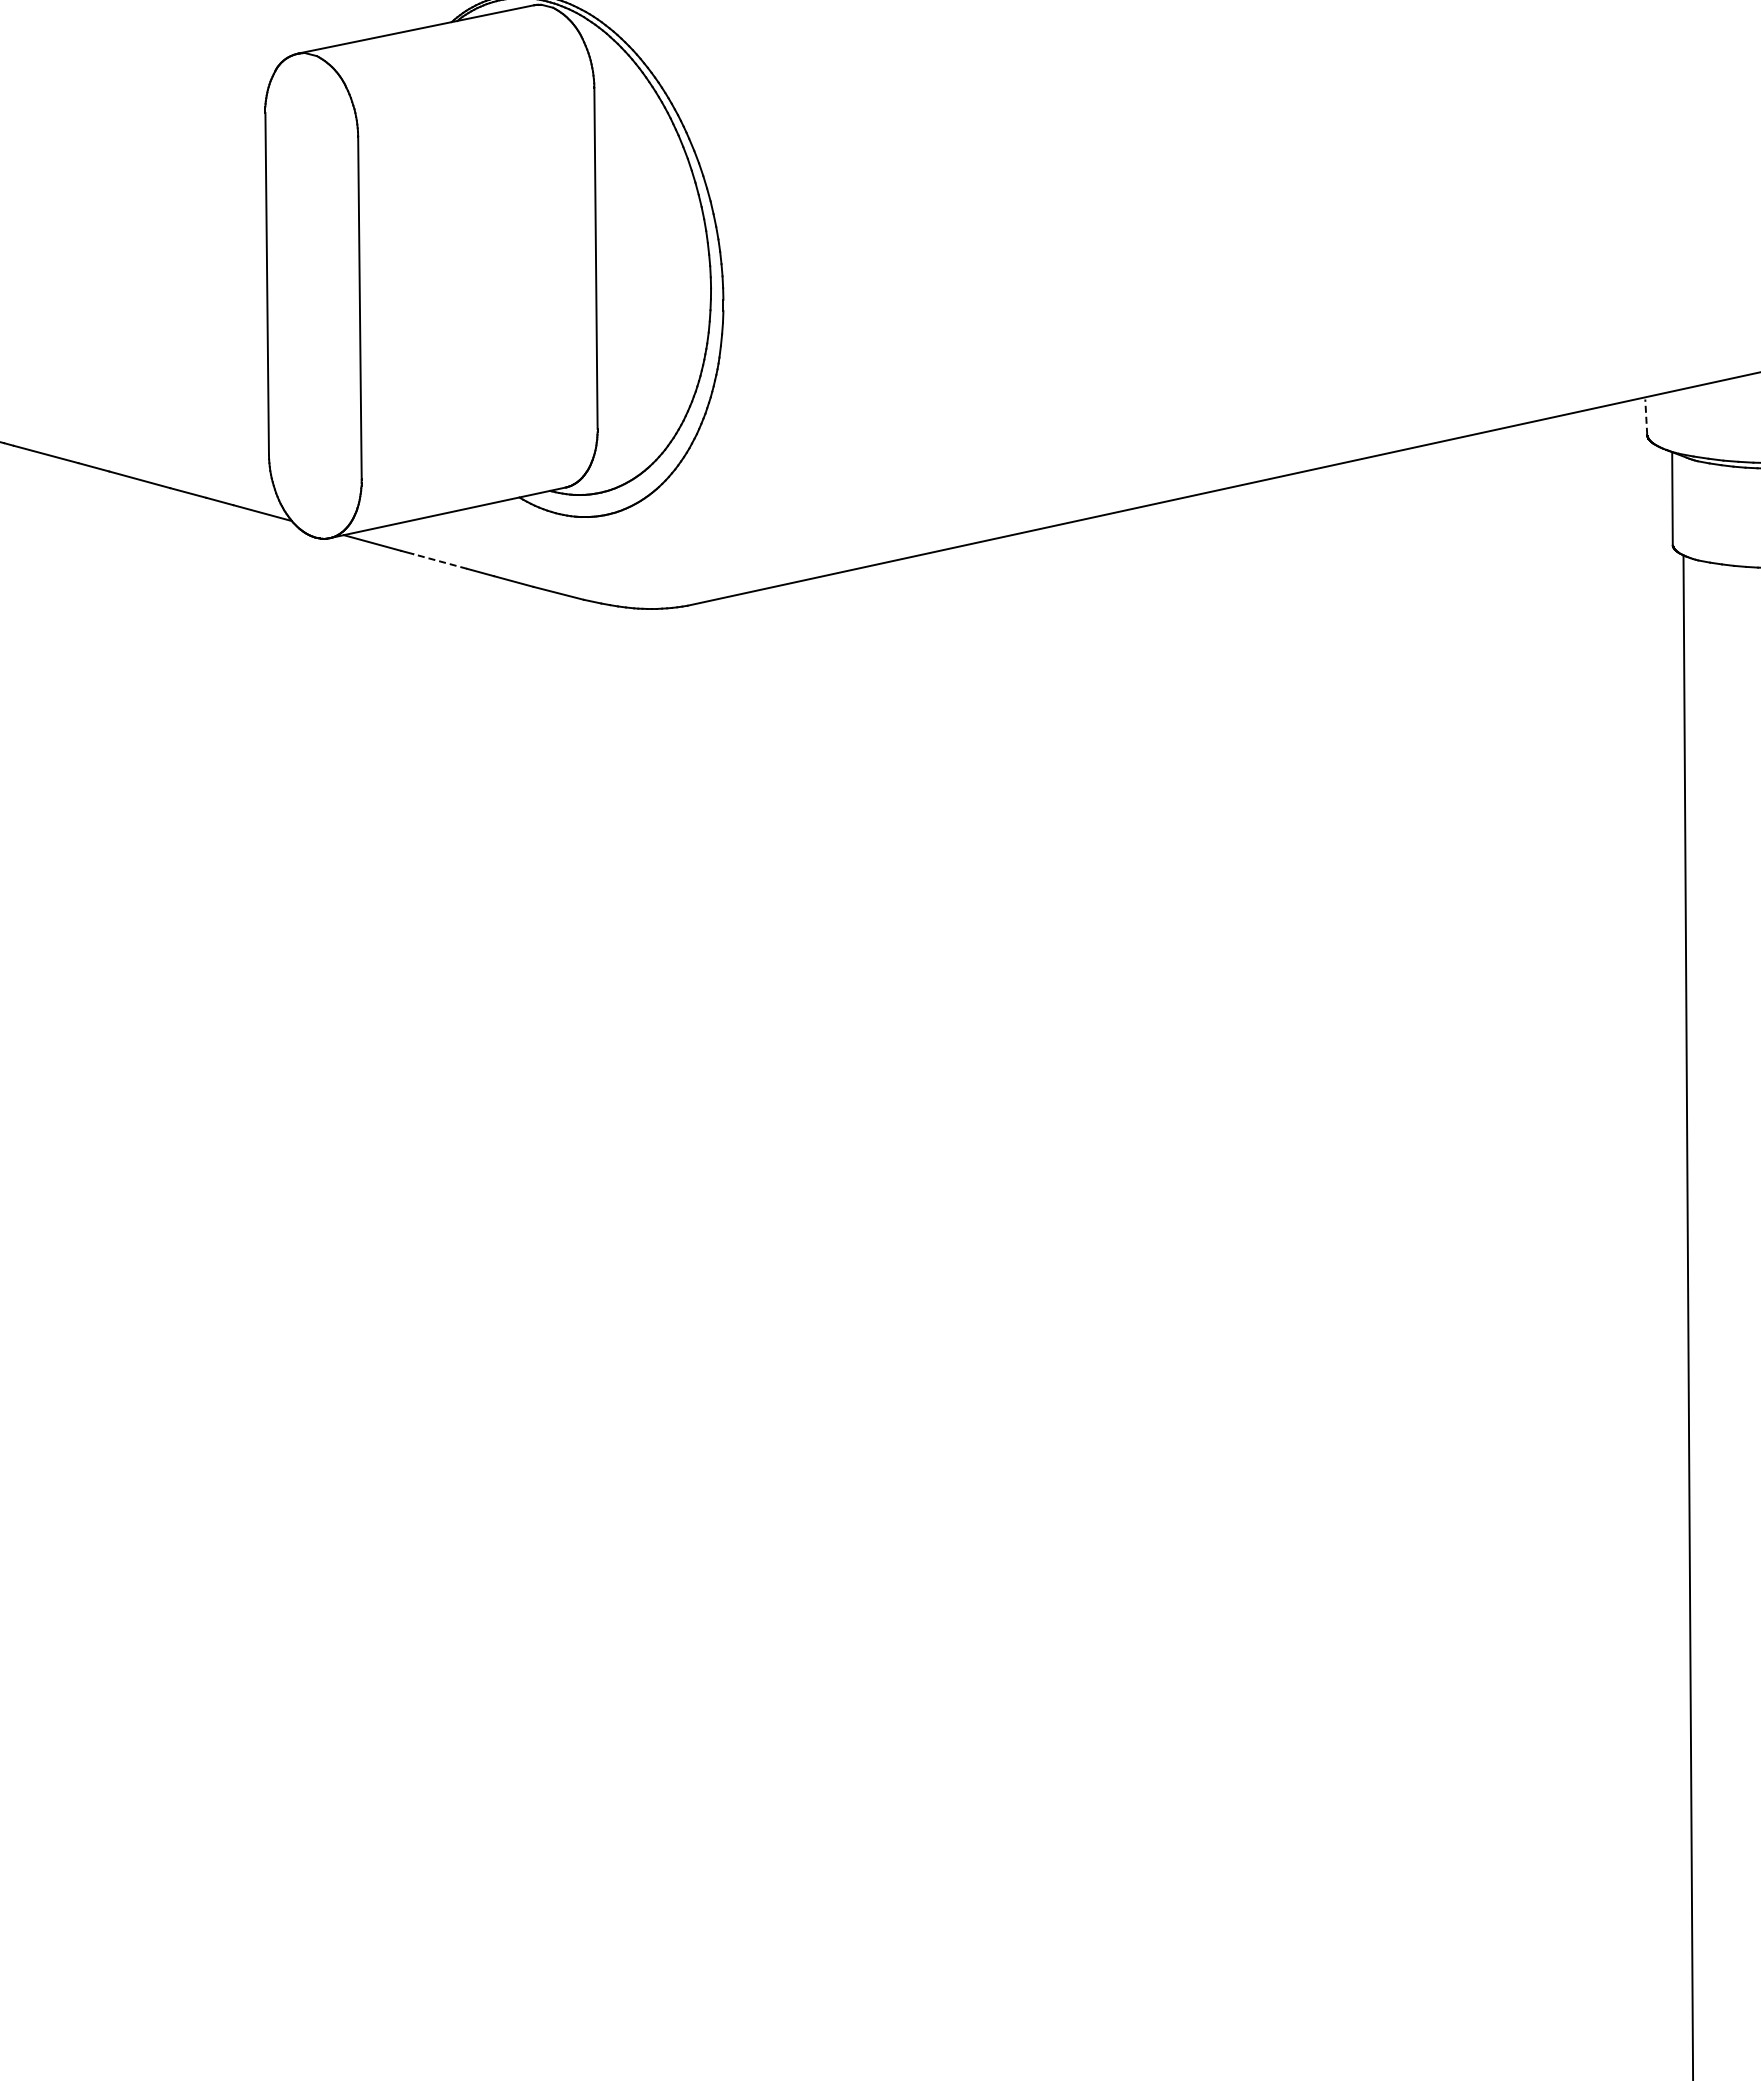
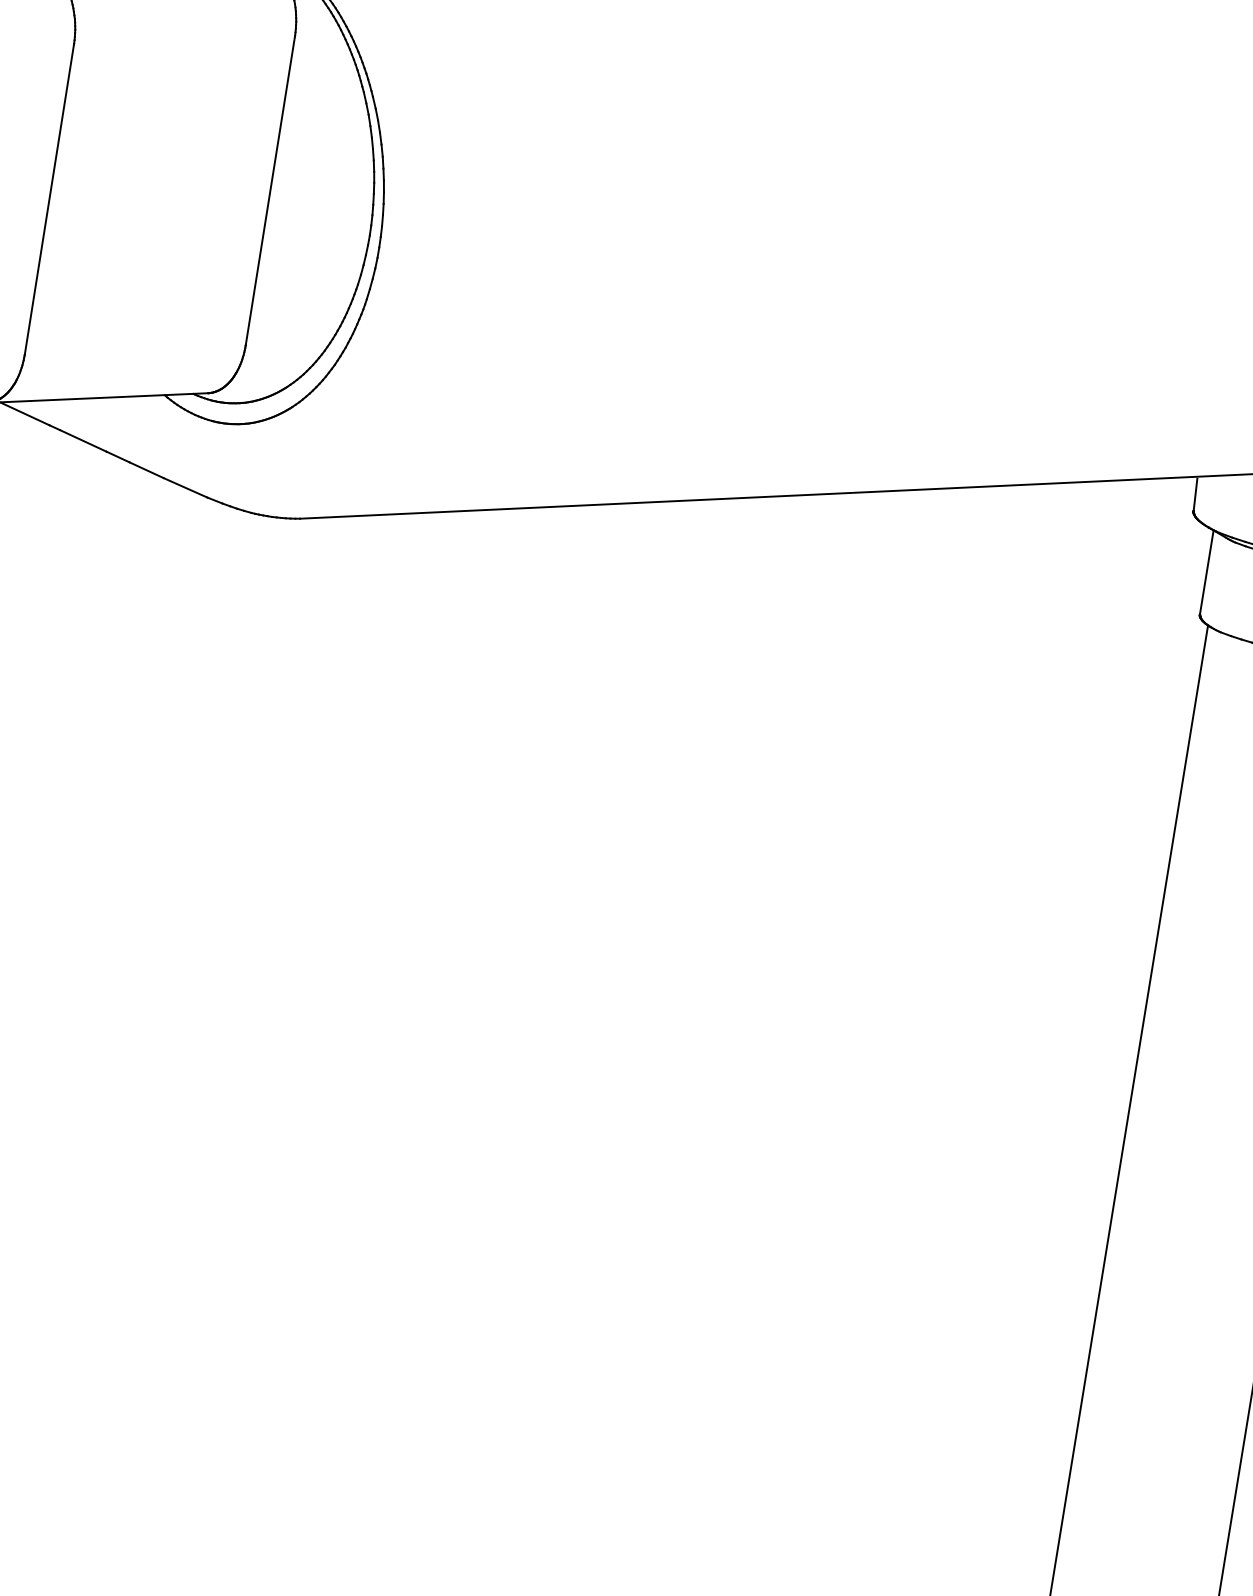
line: (1646, 417) -> (1195, 495), dashed -> solid
line: (440, 561) -> (83, 440), dashed -> solid

